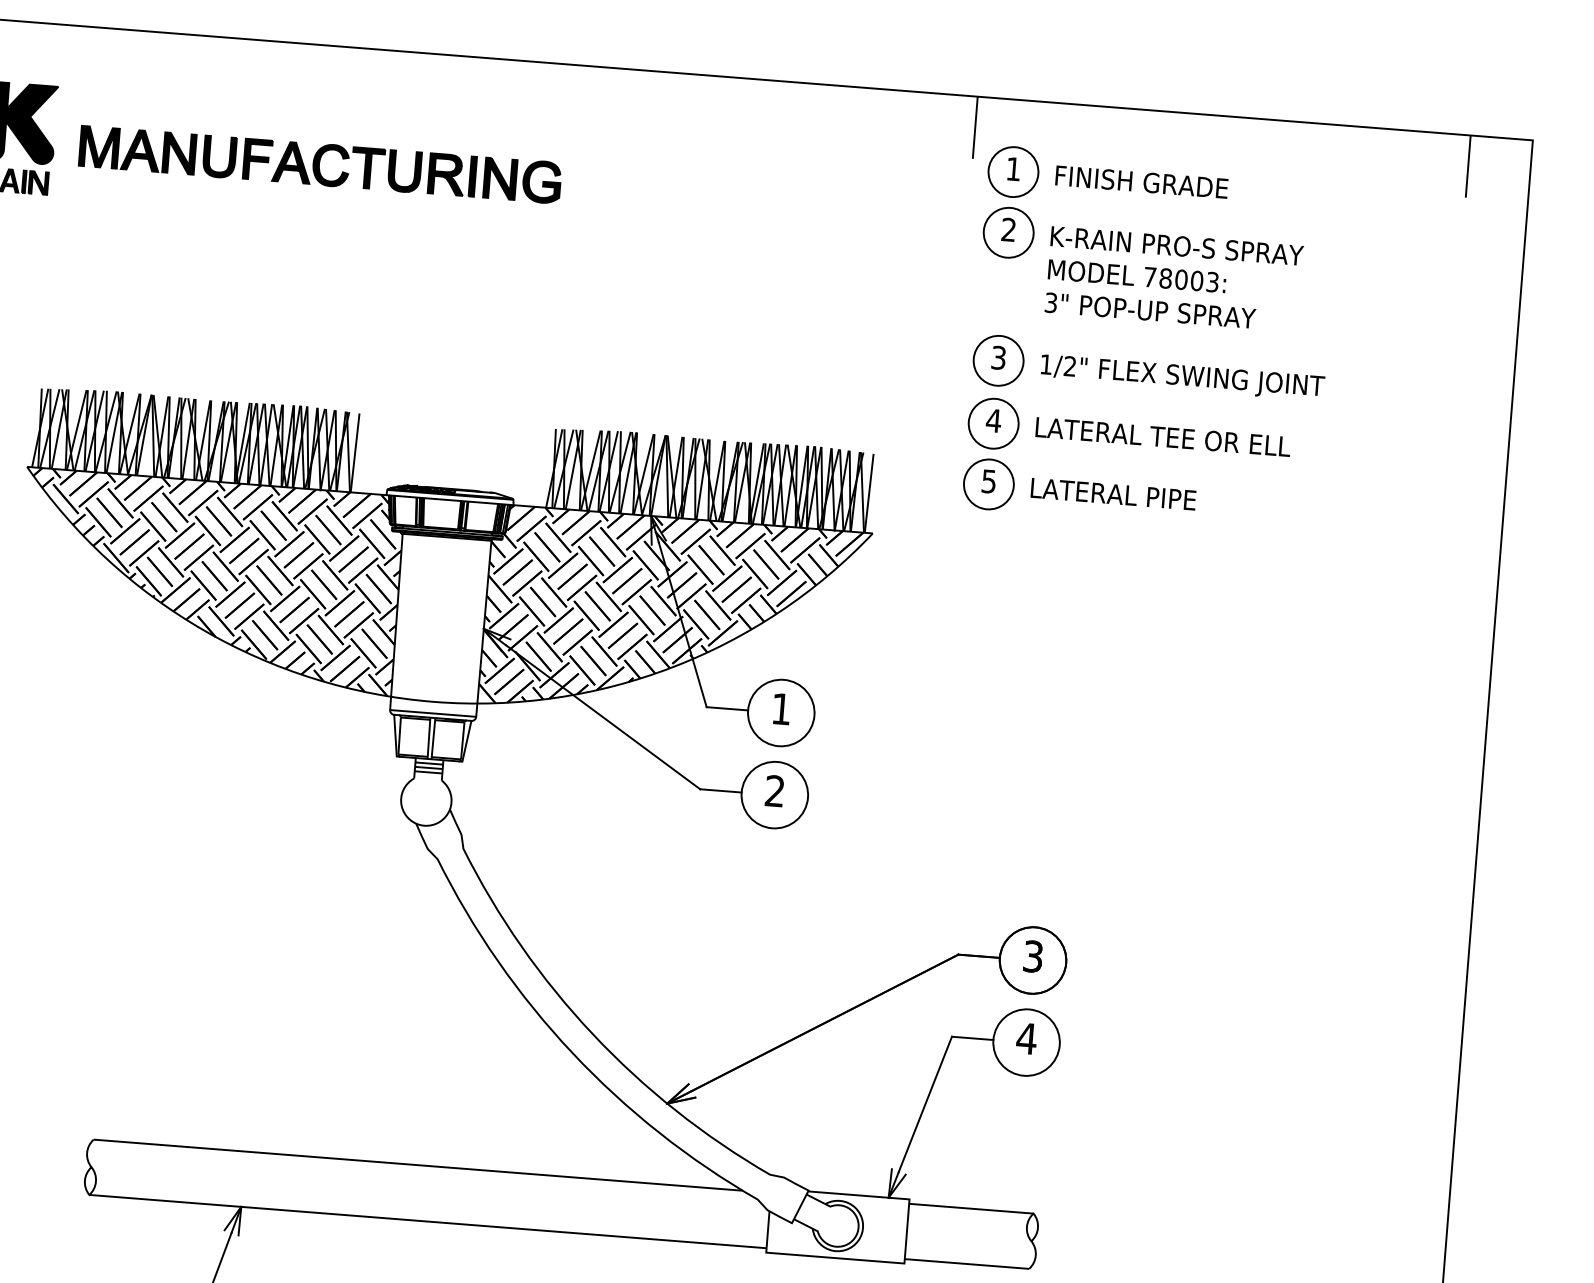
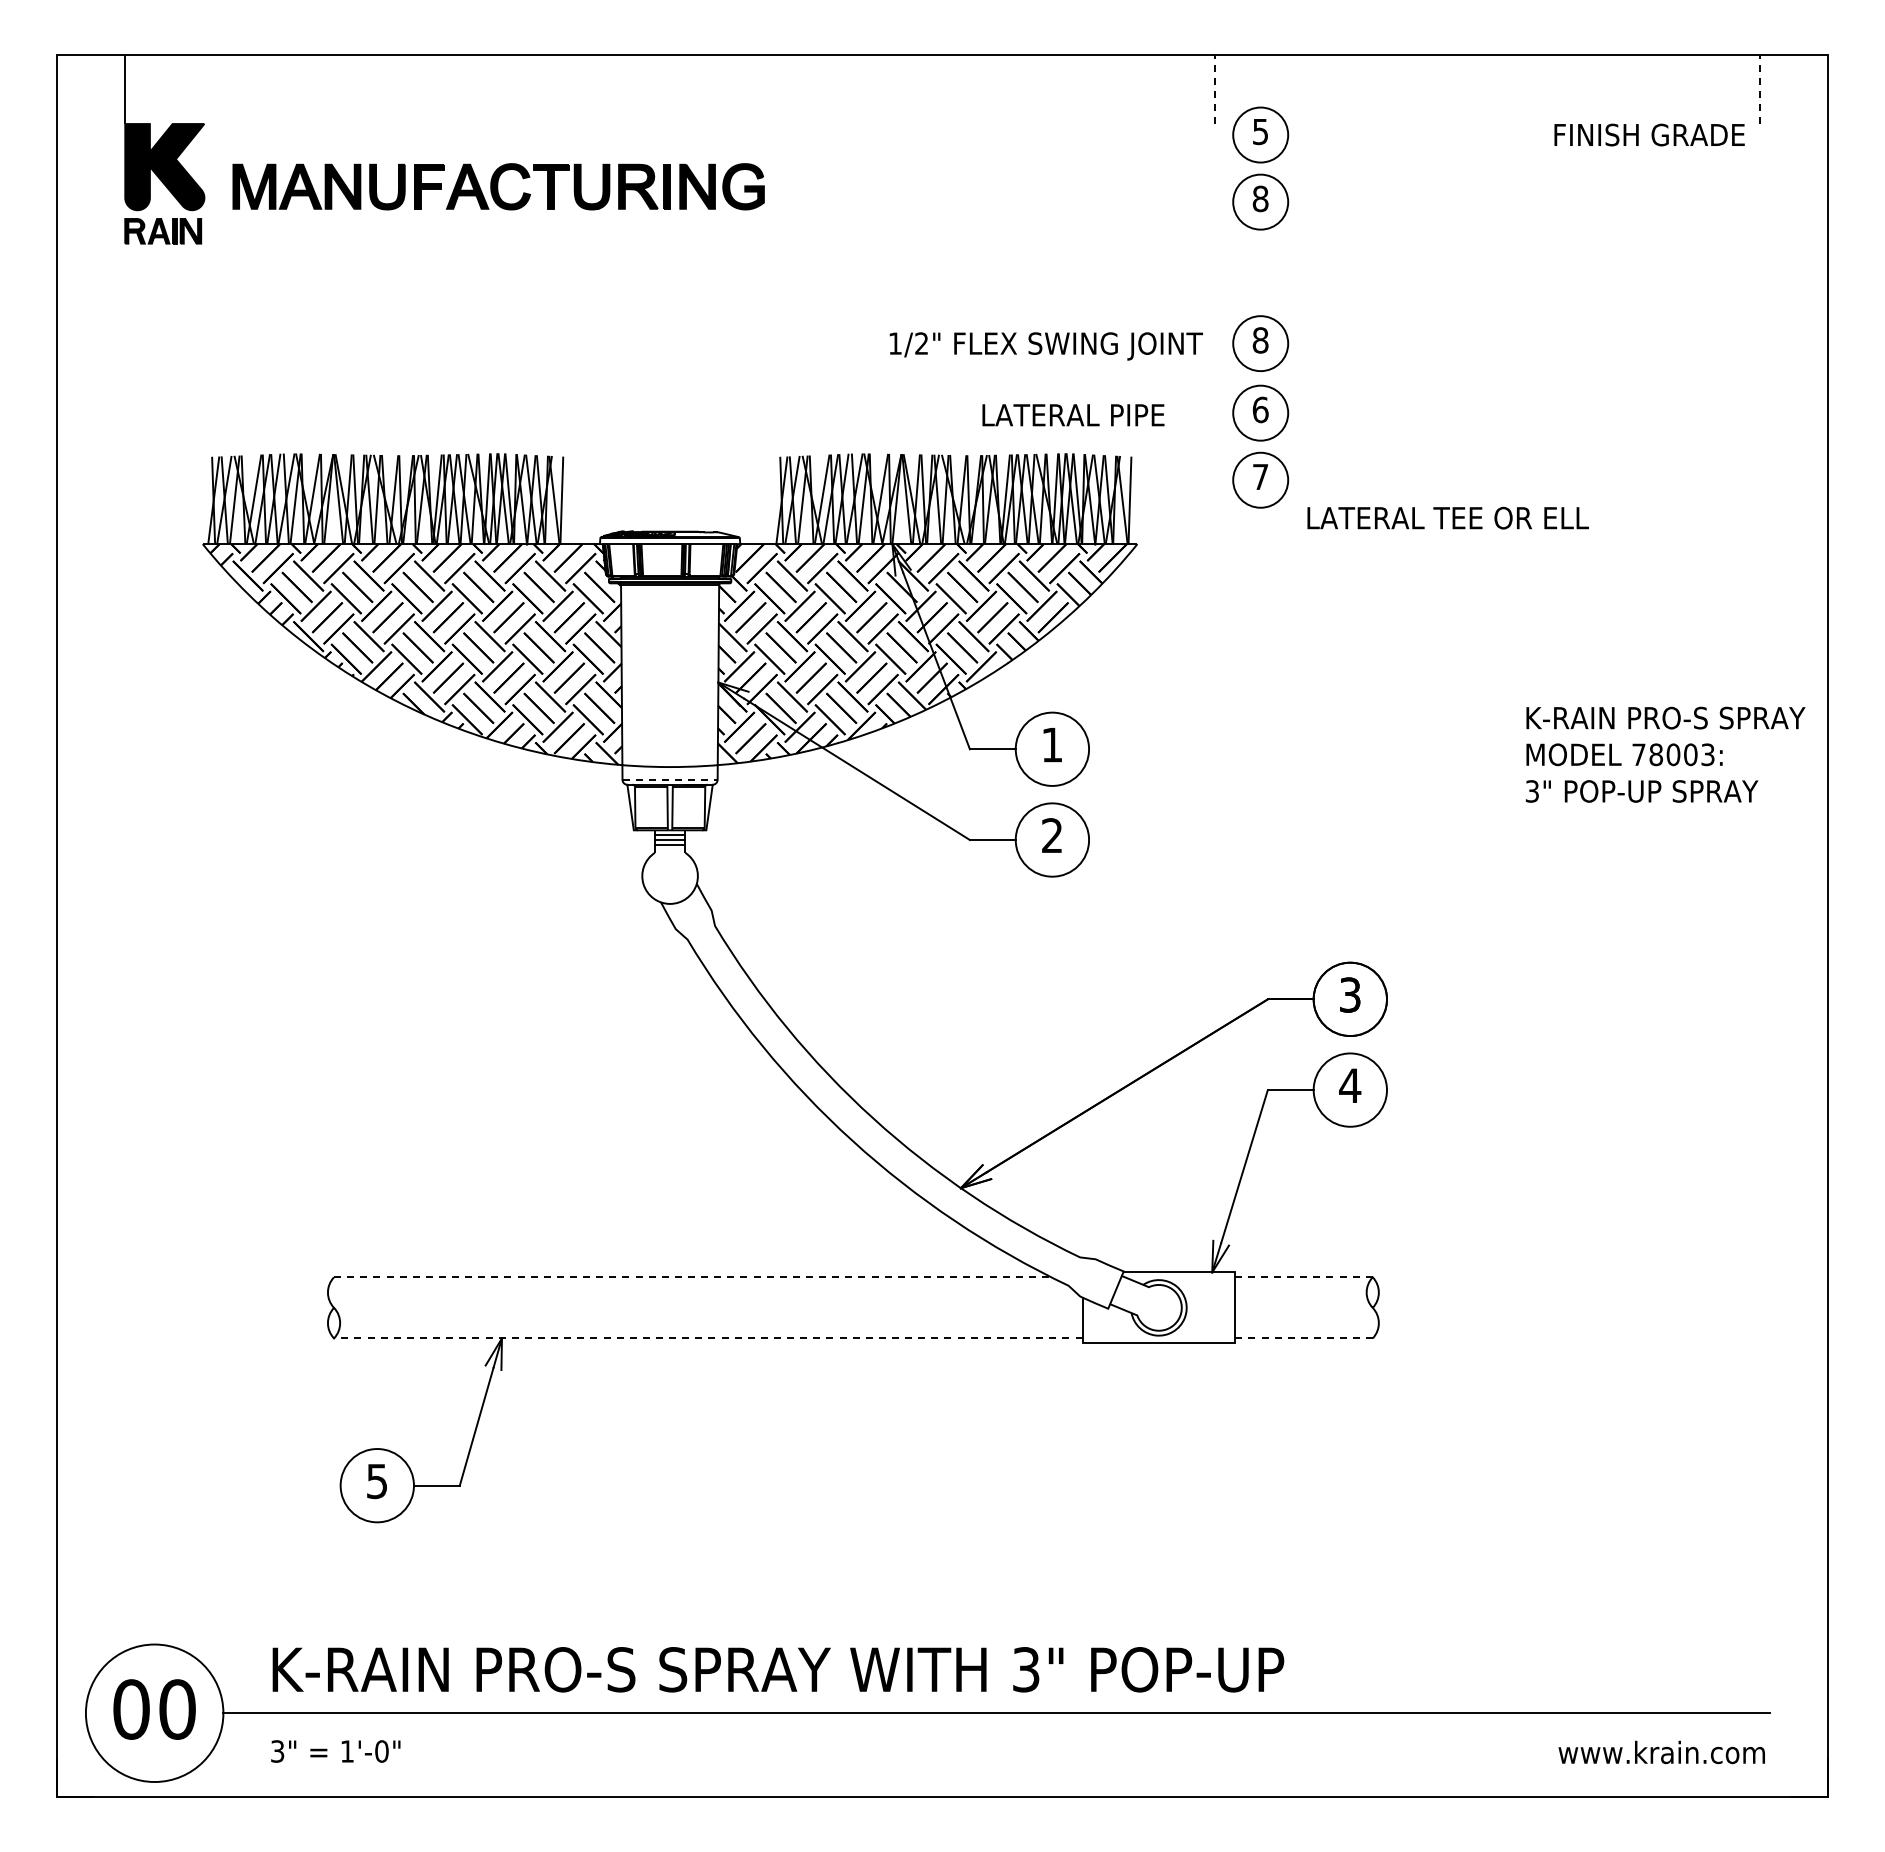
line: (974, 127) -> (1214, 89), solid -> dashed
line: (1468, 166) -> (1759, 89), solid -> dashed
text: (1013, 169) -> (1260, 132), 1 -> 5
text: (1141, 181) -> (1649, 134), moved
text: (1008, 229) -> (1260, 198), 2 -> 8
text: (1174, 278) -> (1665, 754), moved
text: (998, 357) -> (1260, 340), 3 -> 8
text: (1181, 377) -> (1045, 346), moved
text: (993, 420) -> (1260, 409), 4 -> 6
text: (1162, 436) -> (1447, 517), moved
text: (988, 481) -> (1260, 477), 5 -> 7
text: (1113, 494) -> (1073, 415), moved
line: (433, 713) -> (670, 779), solid -> dashed
line: (418, 1165) -> (692, 1277), solid -> dashed
line: (971, 1208) -> (1304, 1277), solid -> dashed
line: (427, 1221) -> (707, 1338), solid -> dashed
line: (967, 1264) -> (1304, 1338), solid -> dashed

